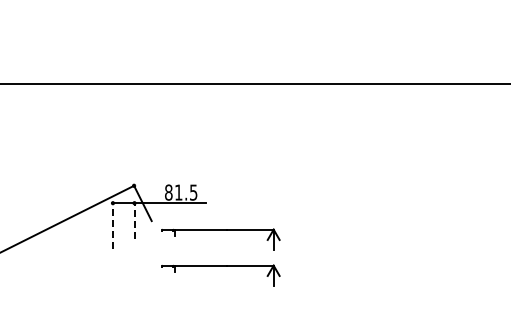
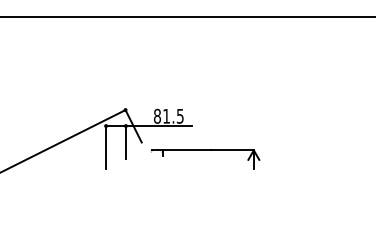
line: (134, 220) -> (125, 141), dashed -> solid
line: (112, 225) -> (105, 146), dashed -> solid
part: (220, 266) -> (204, 184), removed

